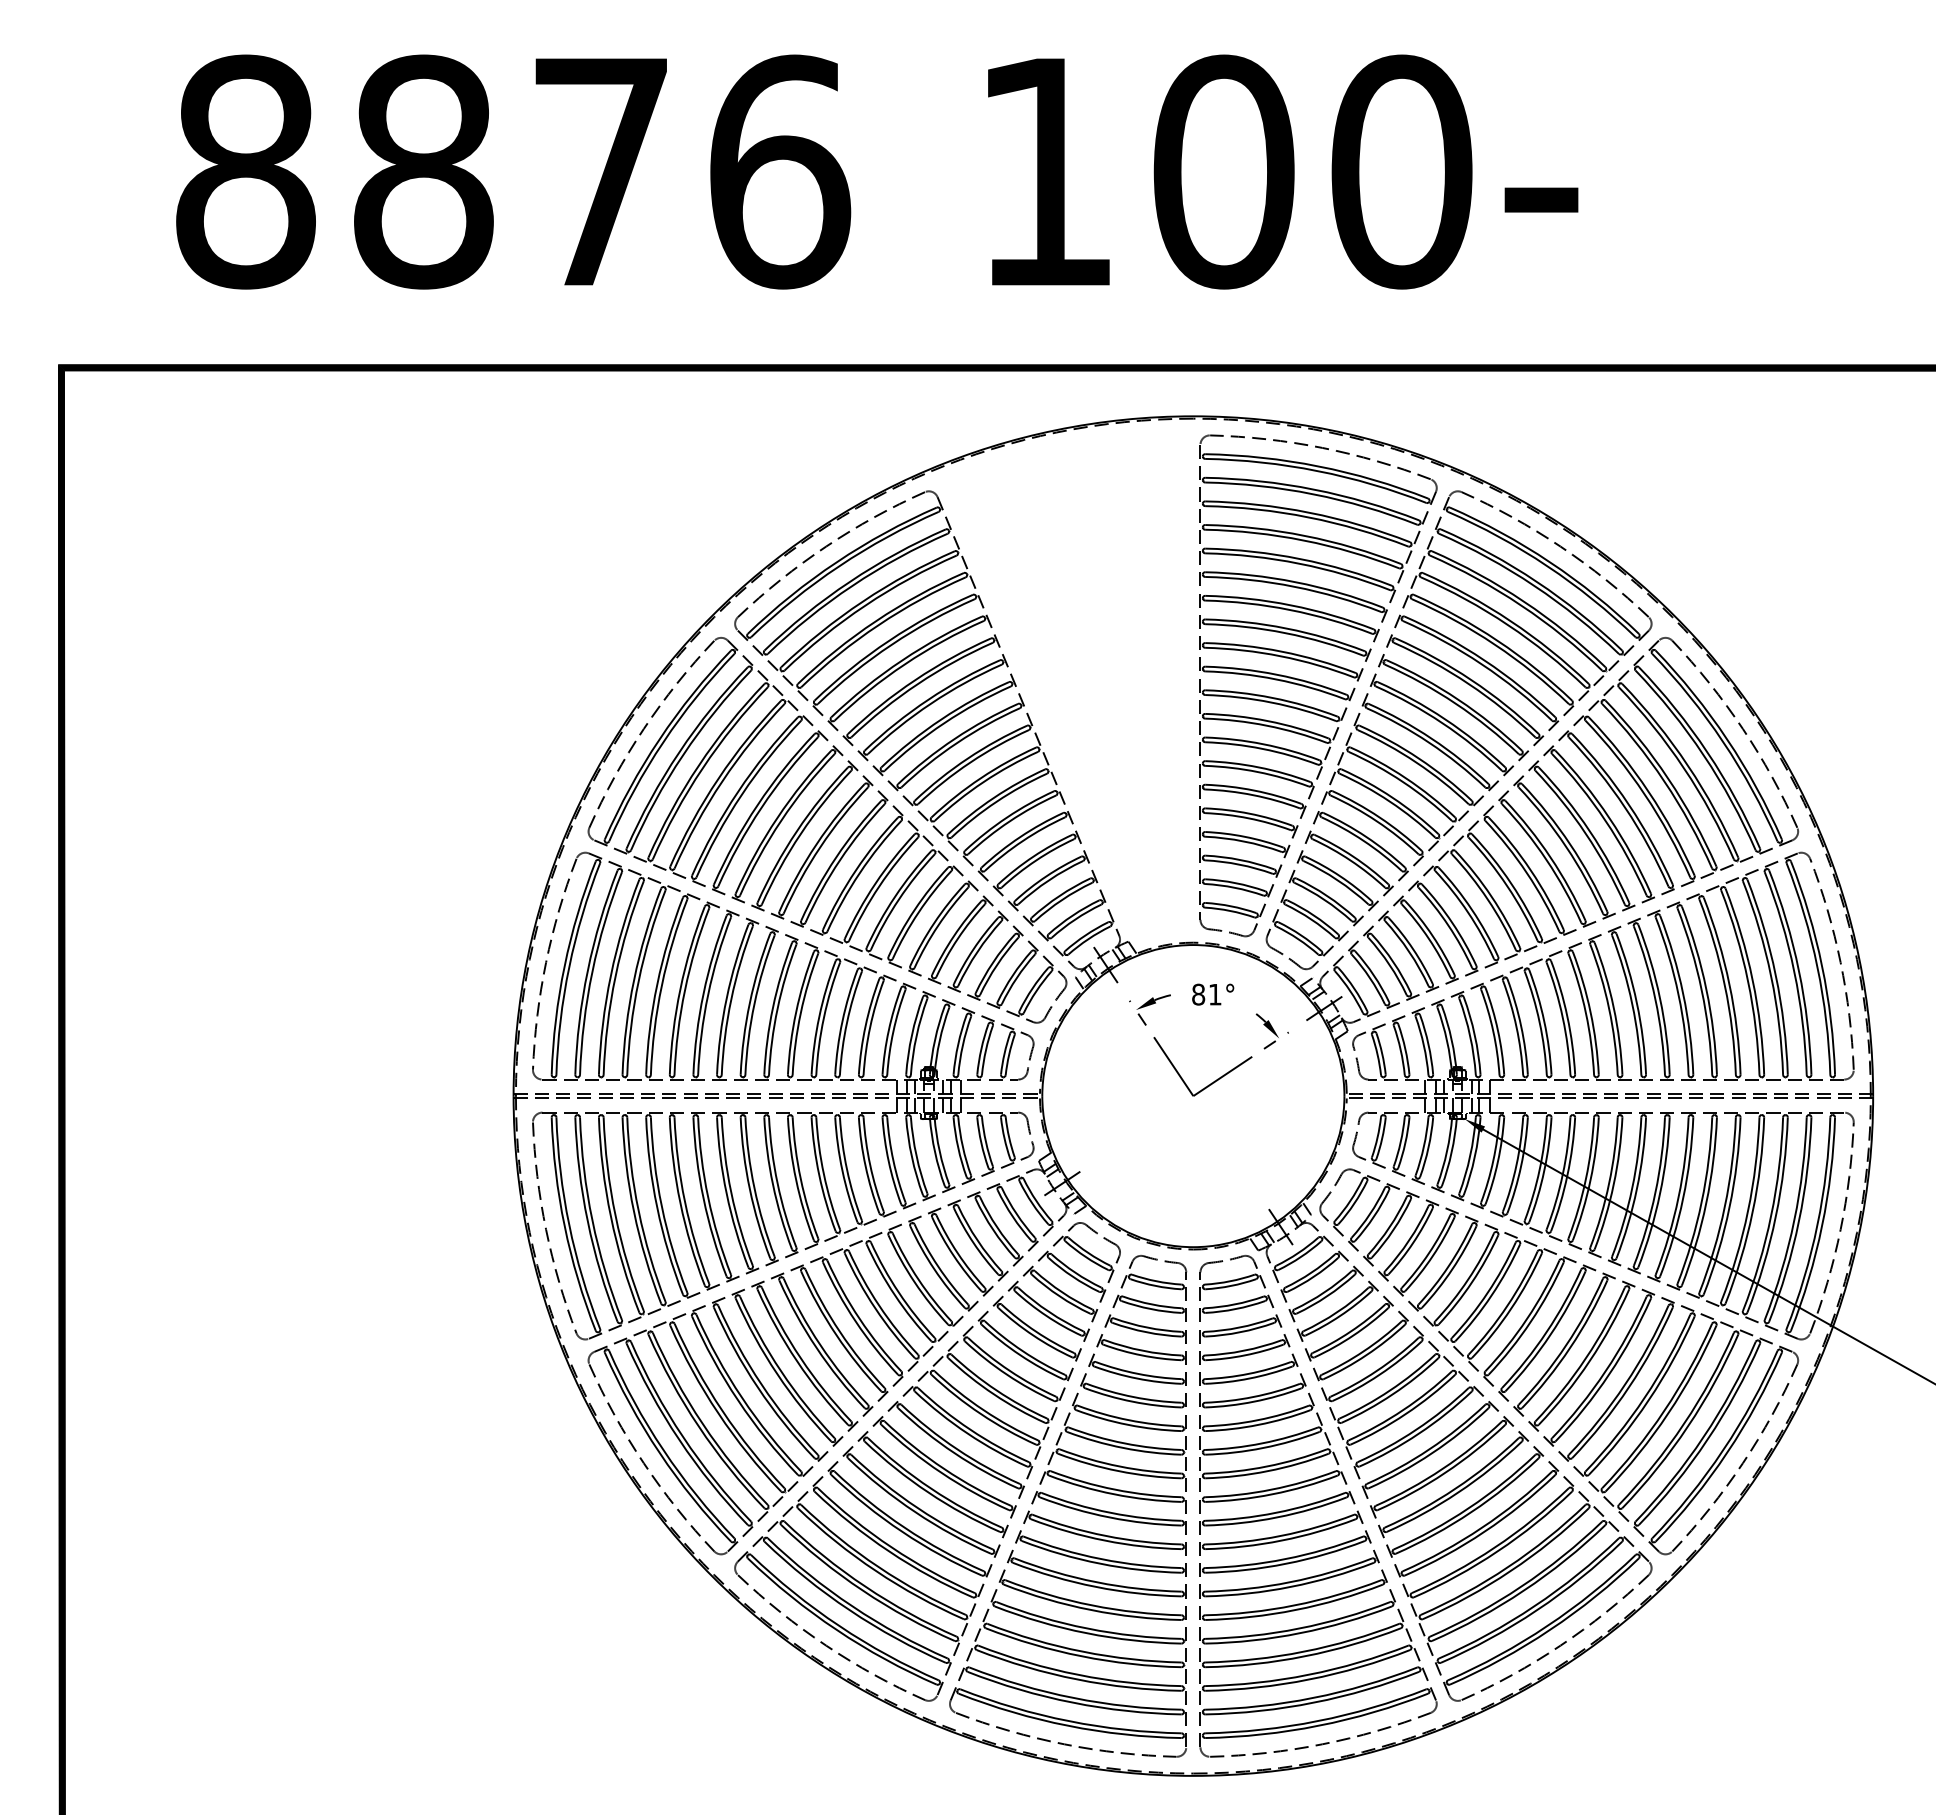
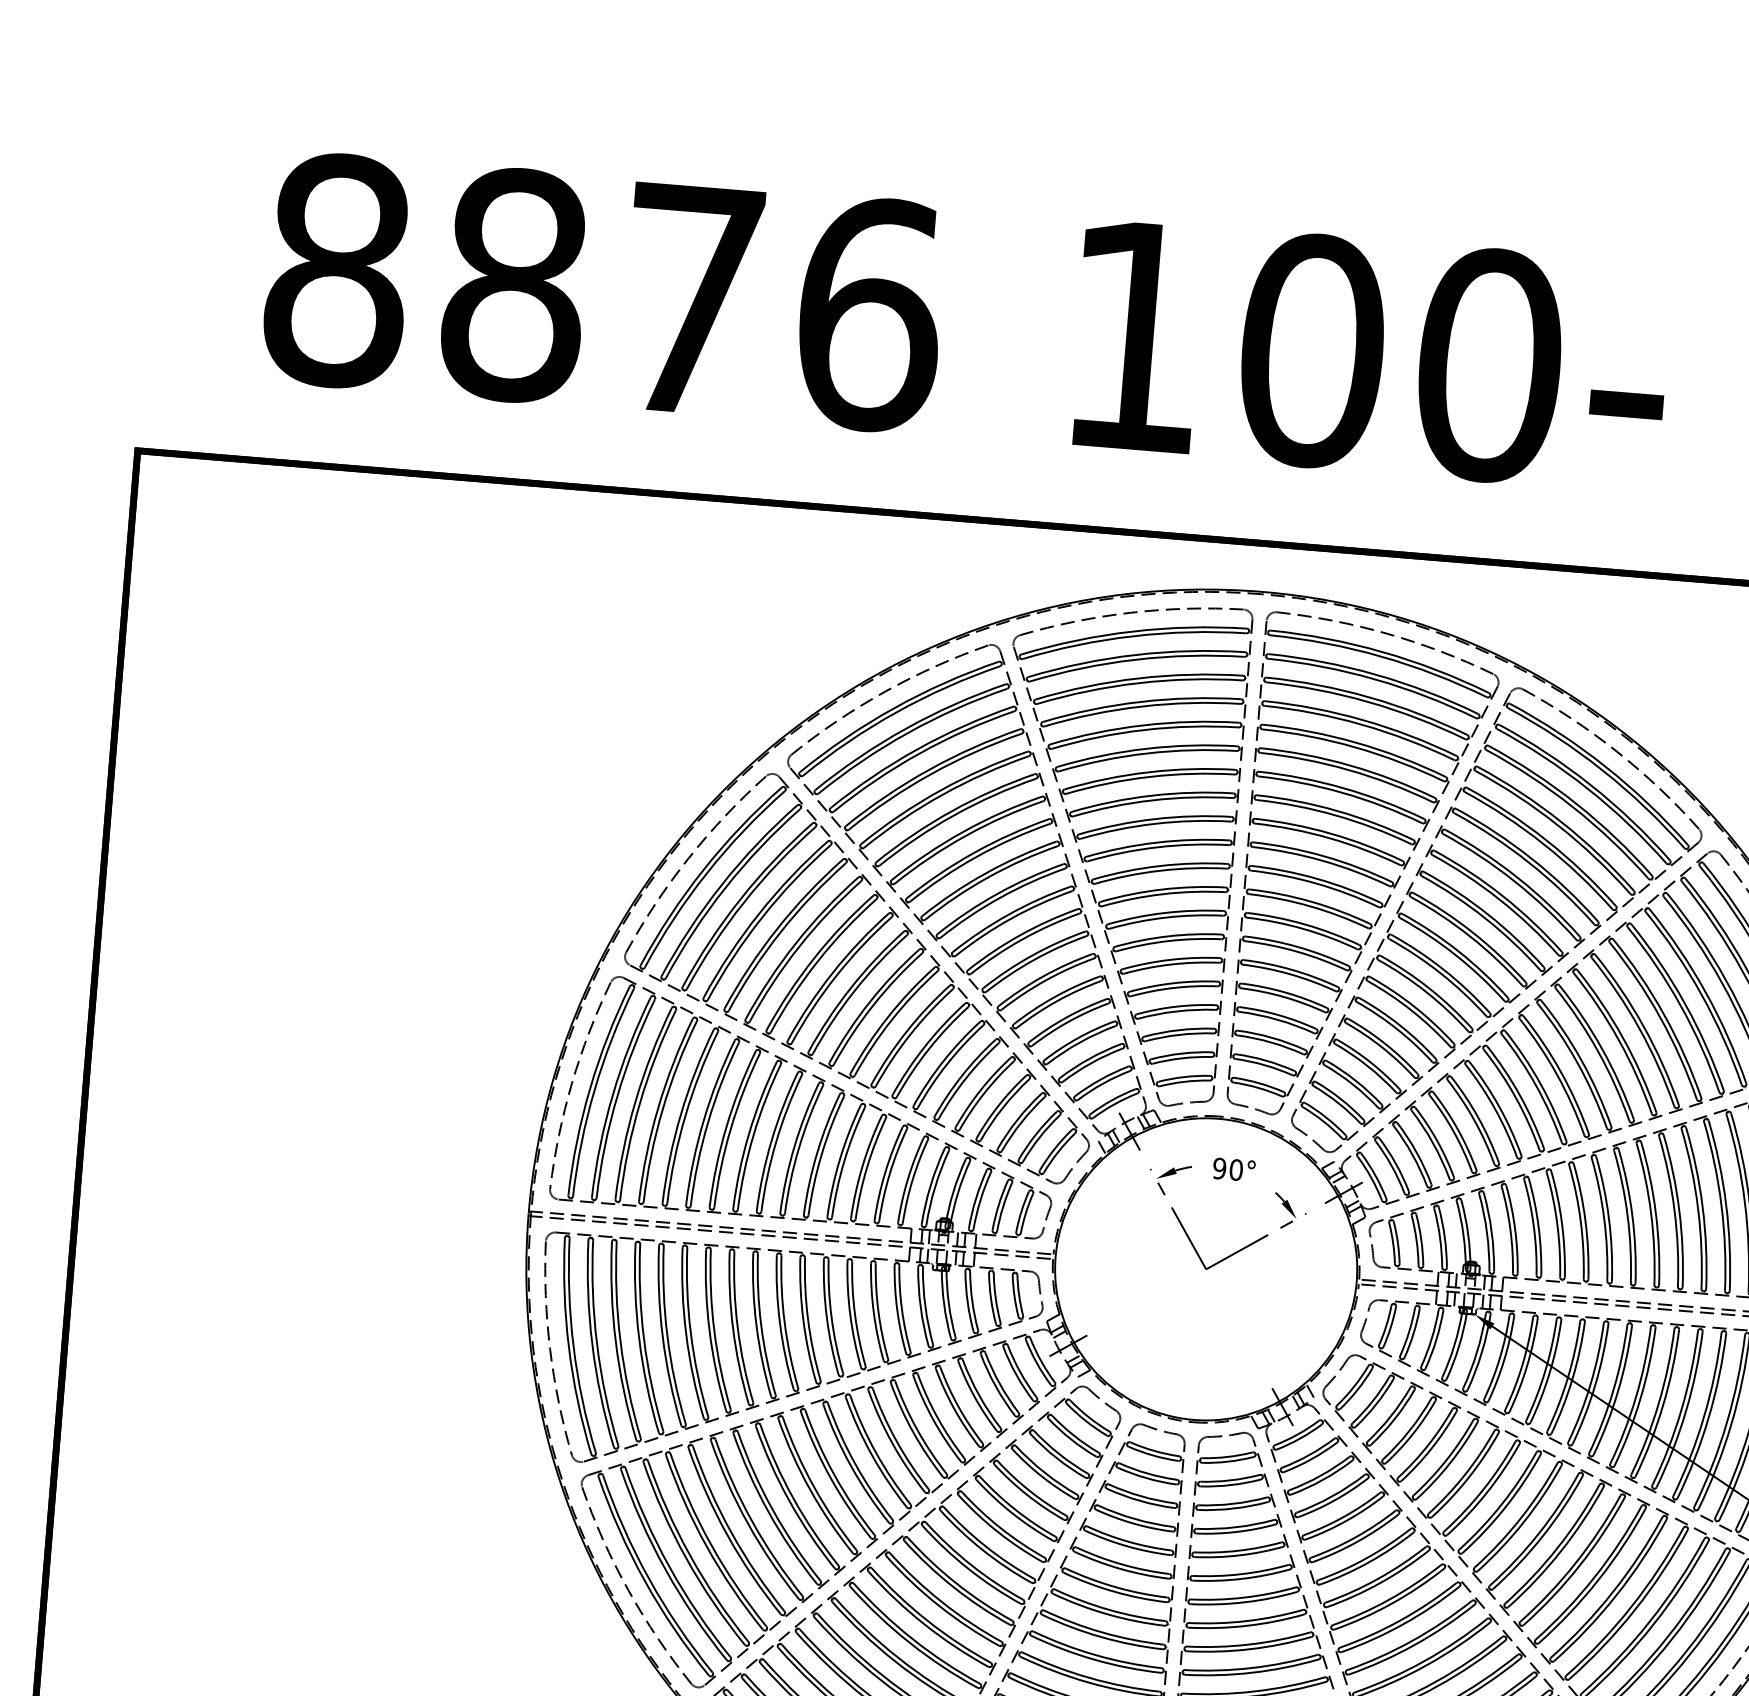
part: (1068, 685) -> (1115, 849), added
text: (1206, 994) -> (1227, 1169), 81° -> 90°

